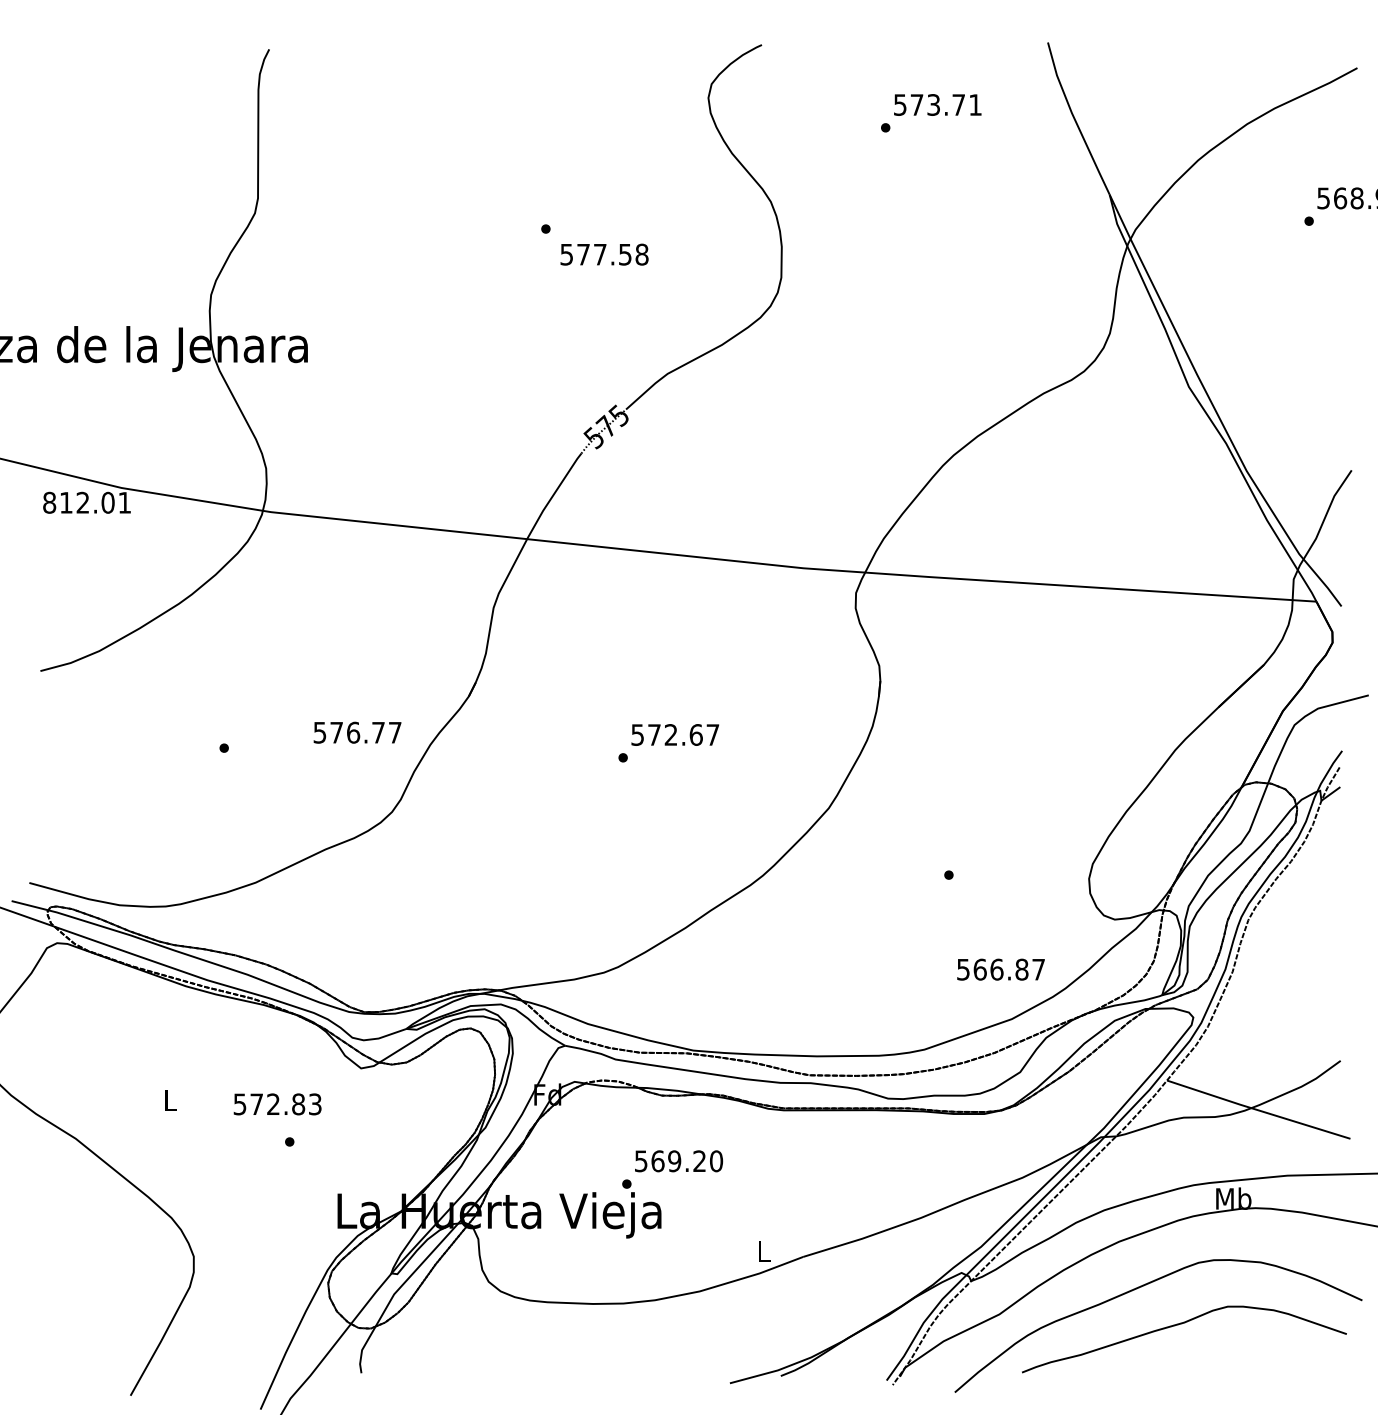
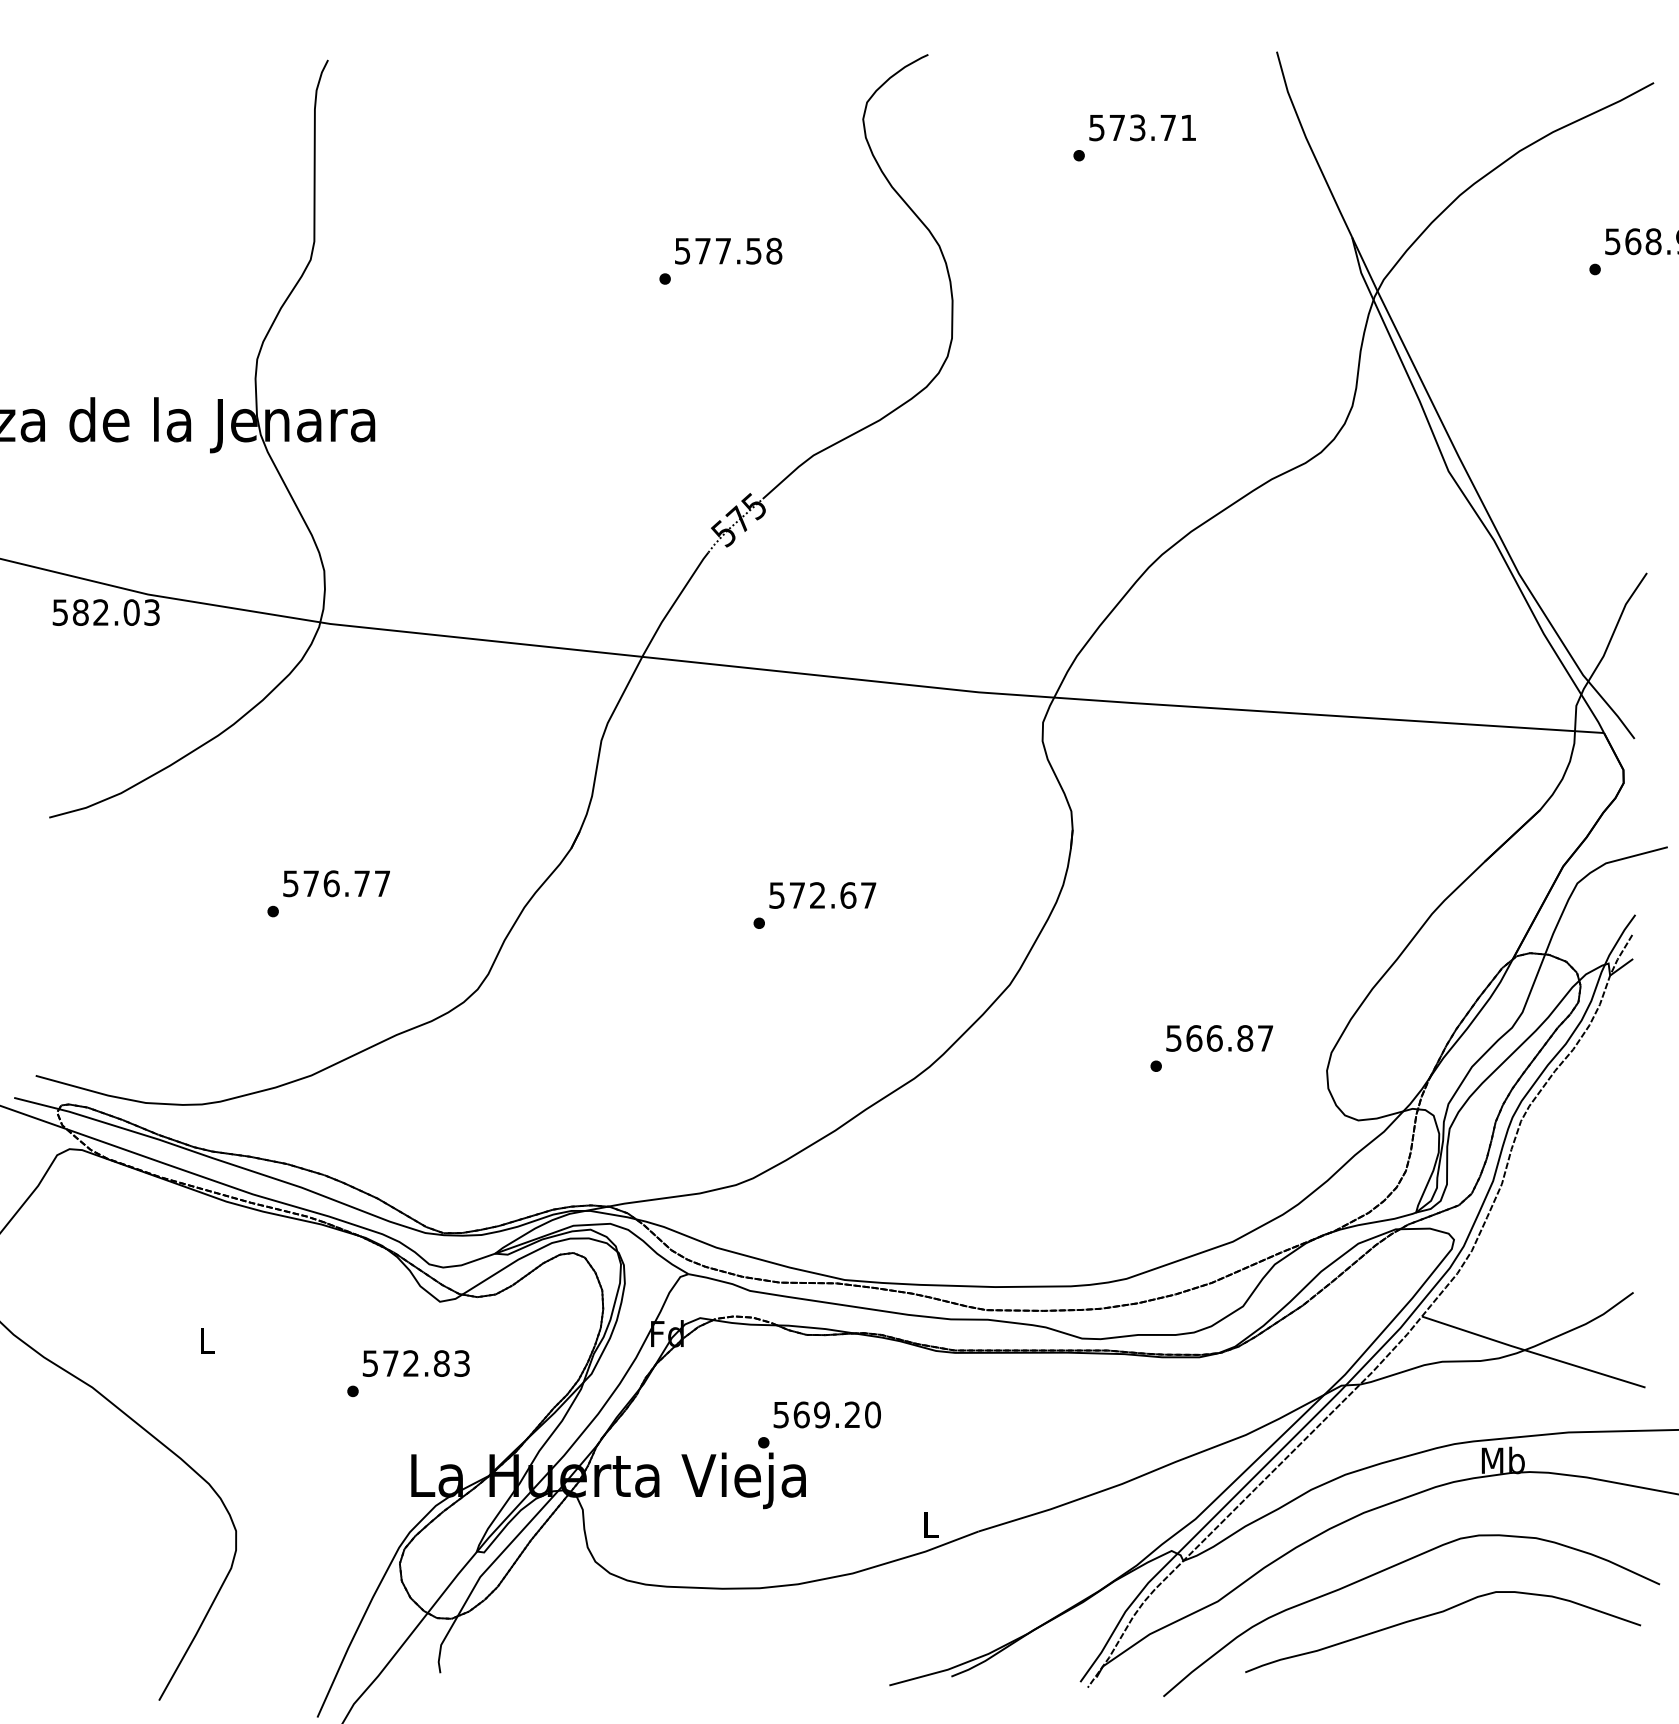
text: (604, 254) -> (728, 250), moved
text: (86, 502) -> (105, 612), 812.01 -> 582.03
text: (357, 732) -> (336, 883), moved
text: (1000, 969) -> (1219, 1038), moved
text: (277, 1104) -> (415, 1363), moved

